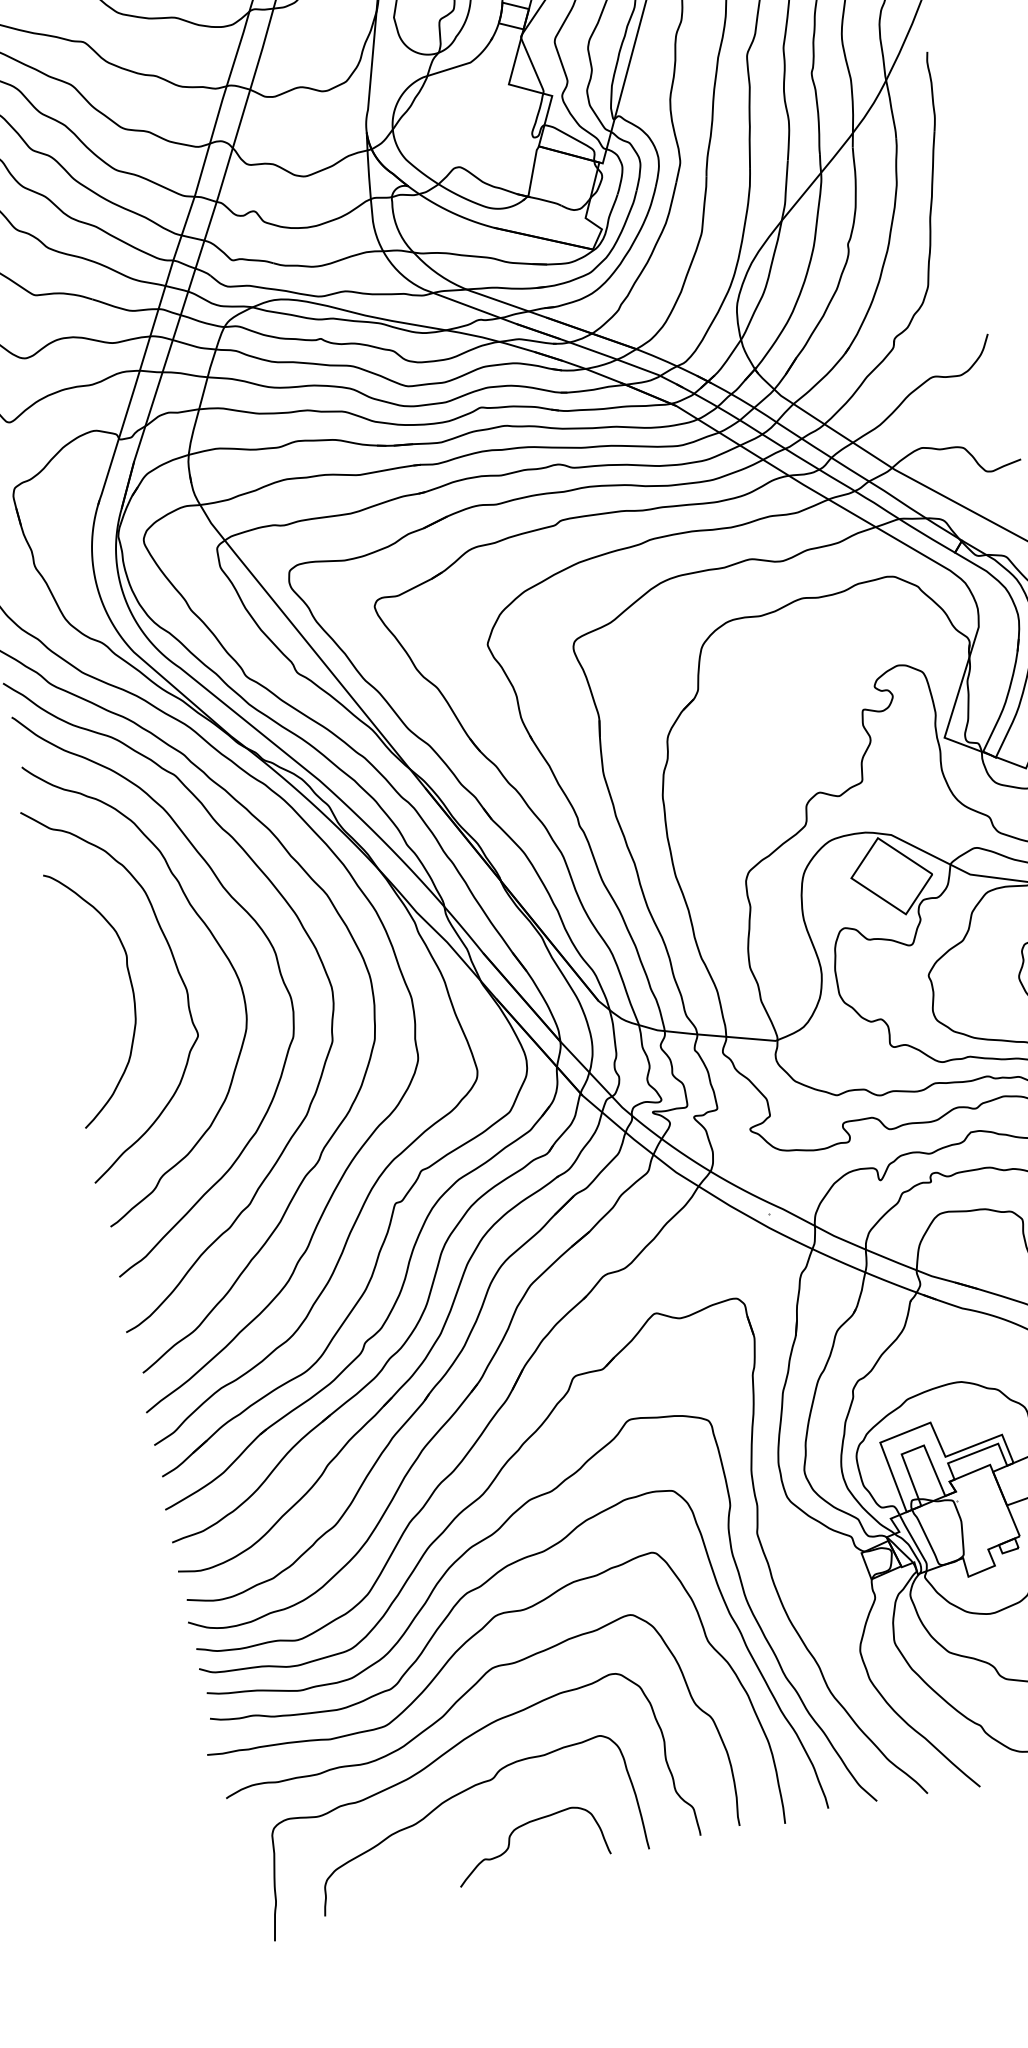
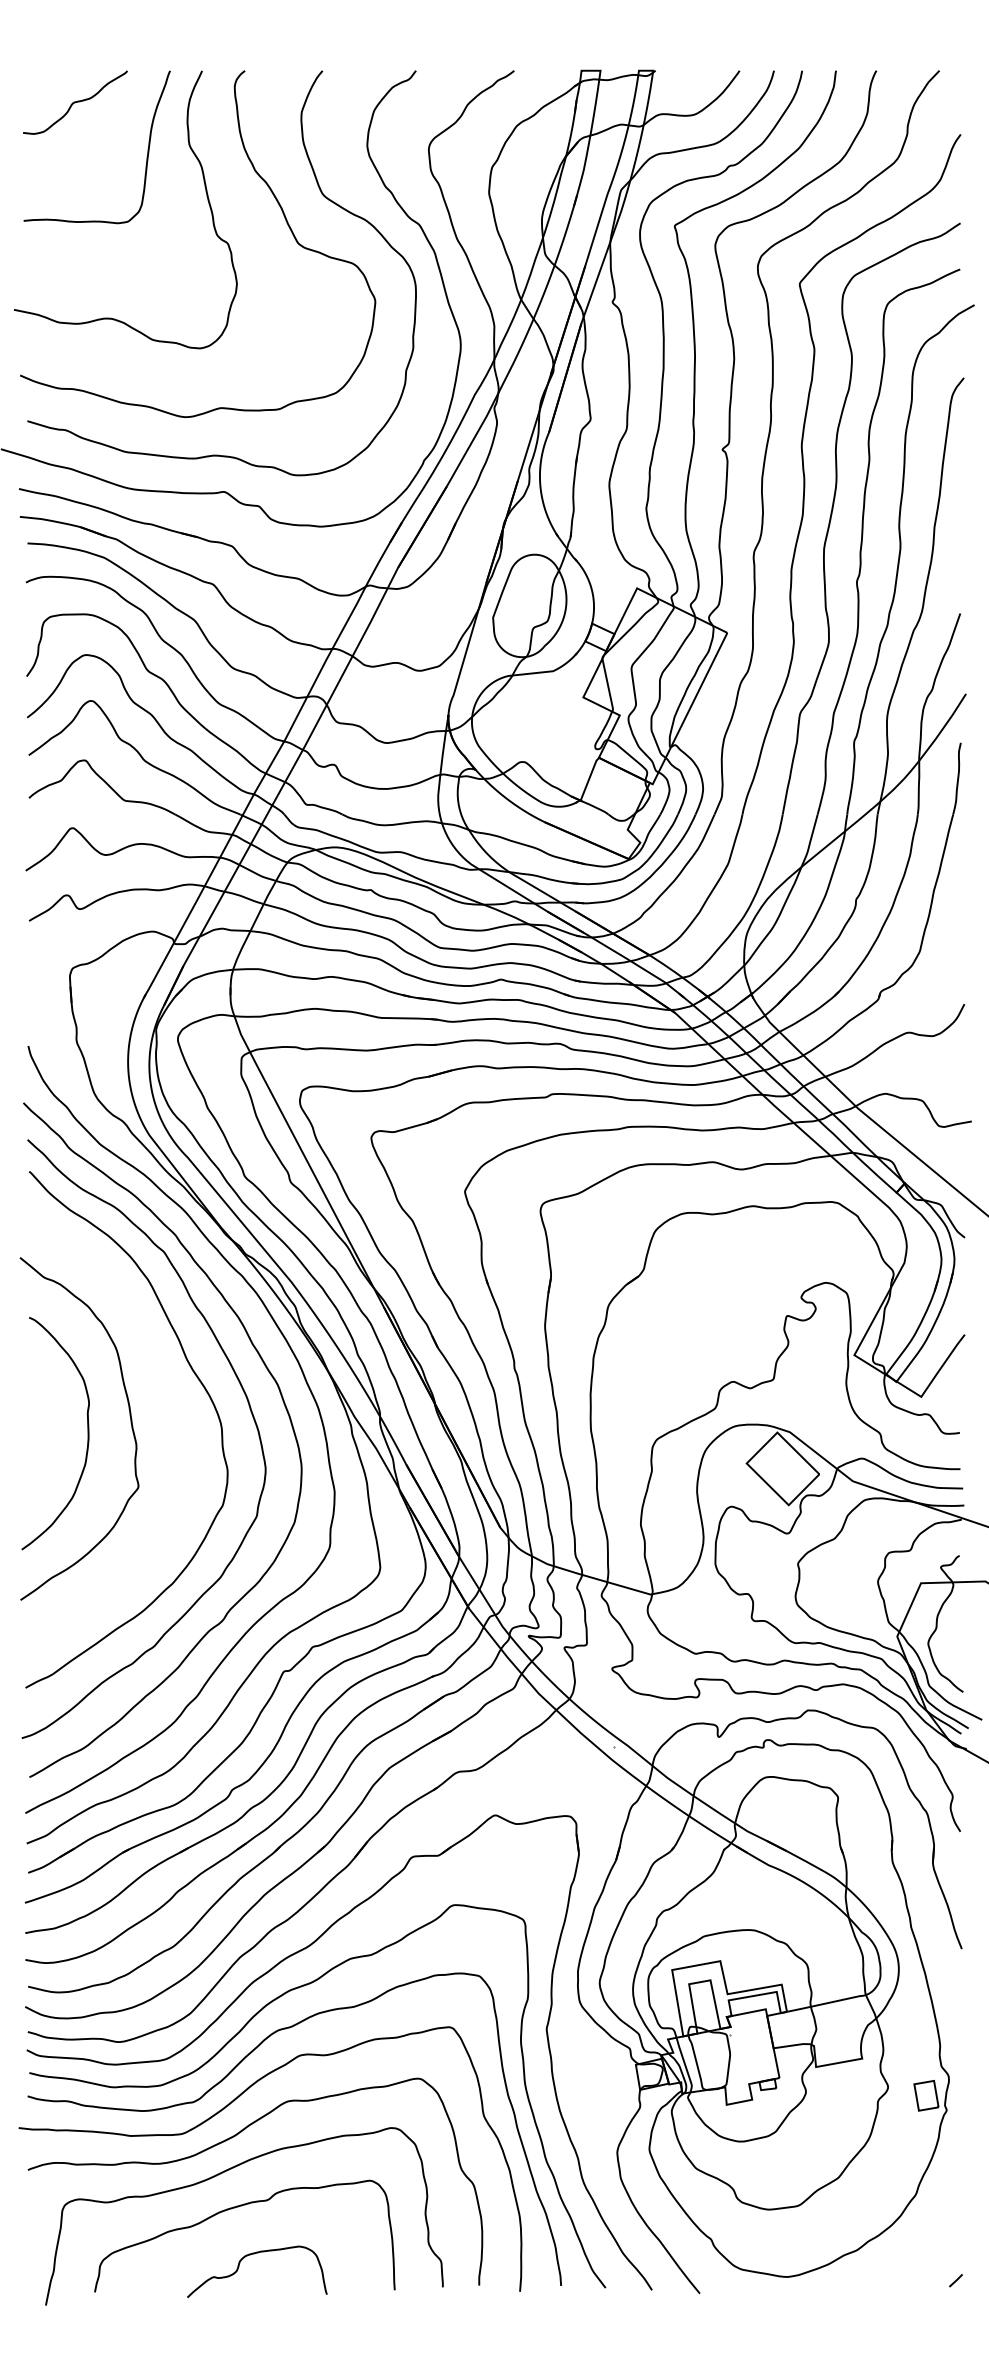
curve: (213, 939) -> (169, 1404), removed
curve: (523, 1826) -> (254, 2254), moved

